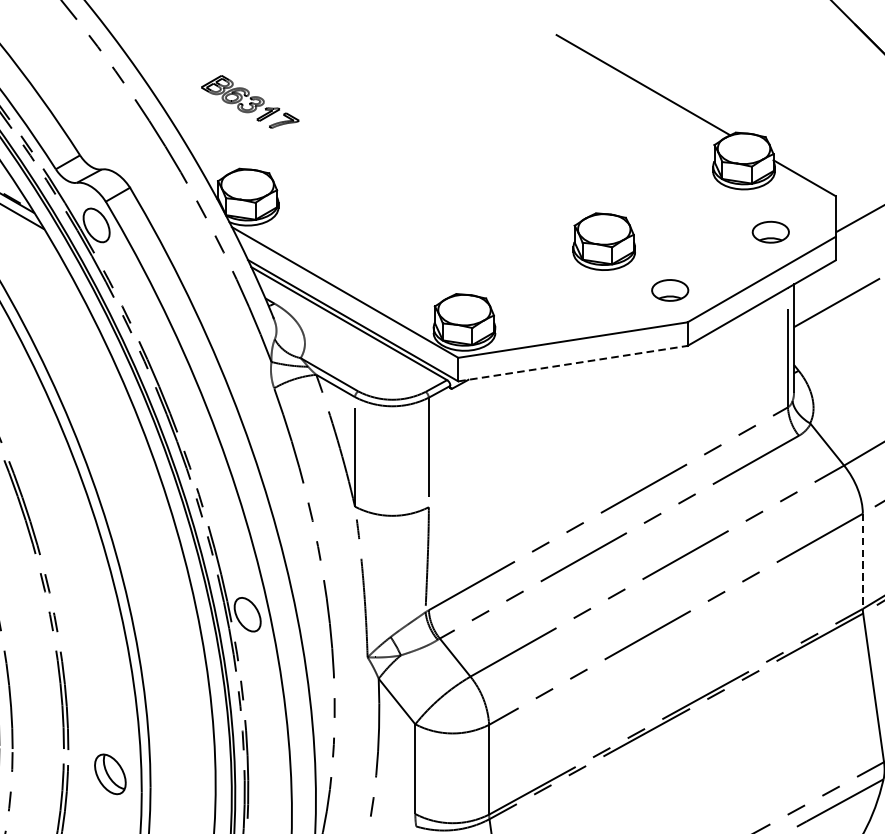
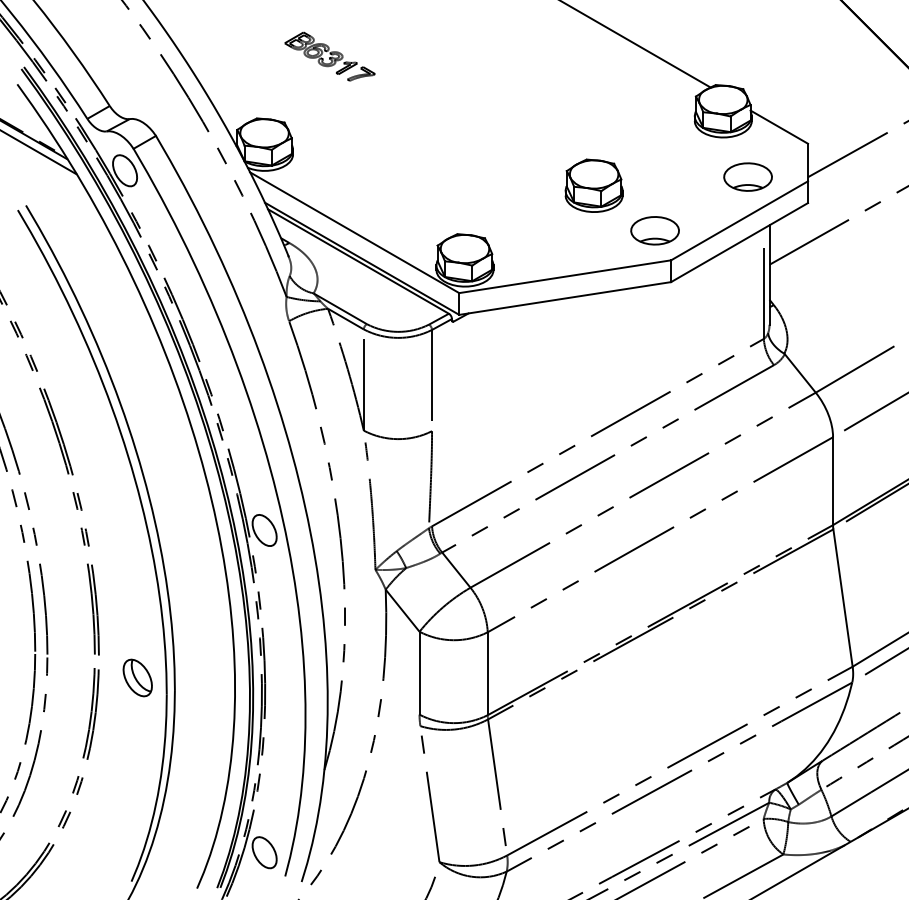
part: (249, 101) -> (329, 56), moved
part: (770, 231) -> (747, 176), size x1.43
part: (669, 290) -> (654, 230), size x1.43
line: (573, 363) -> (565, 298), dashed -> solid
line: (863, 561) -> (833, 481), dashed -> solid

